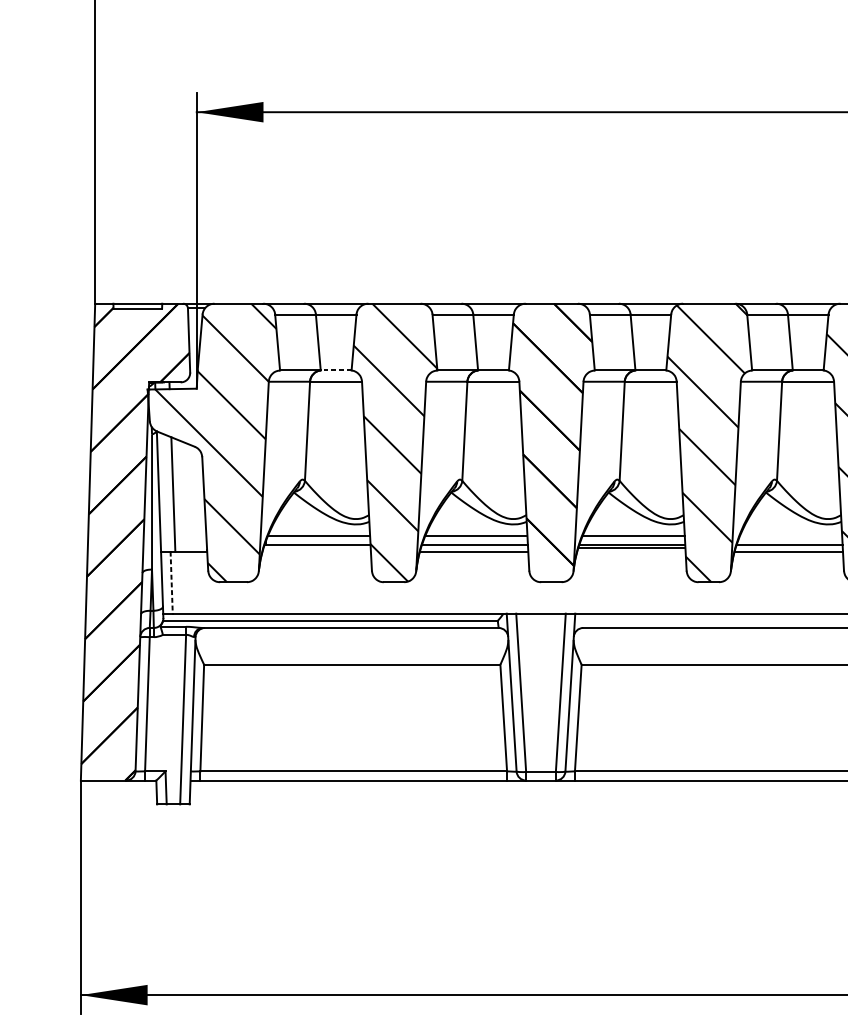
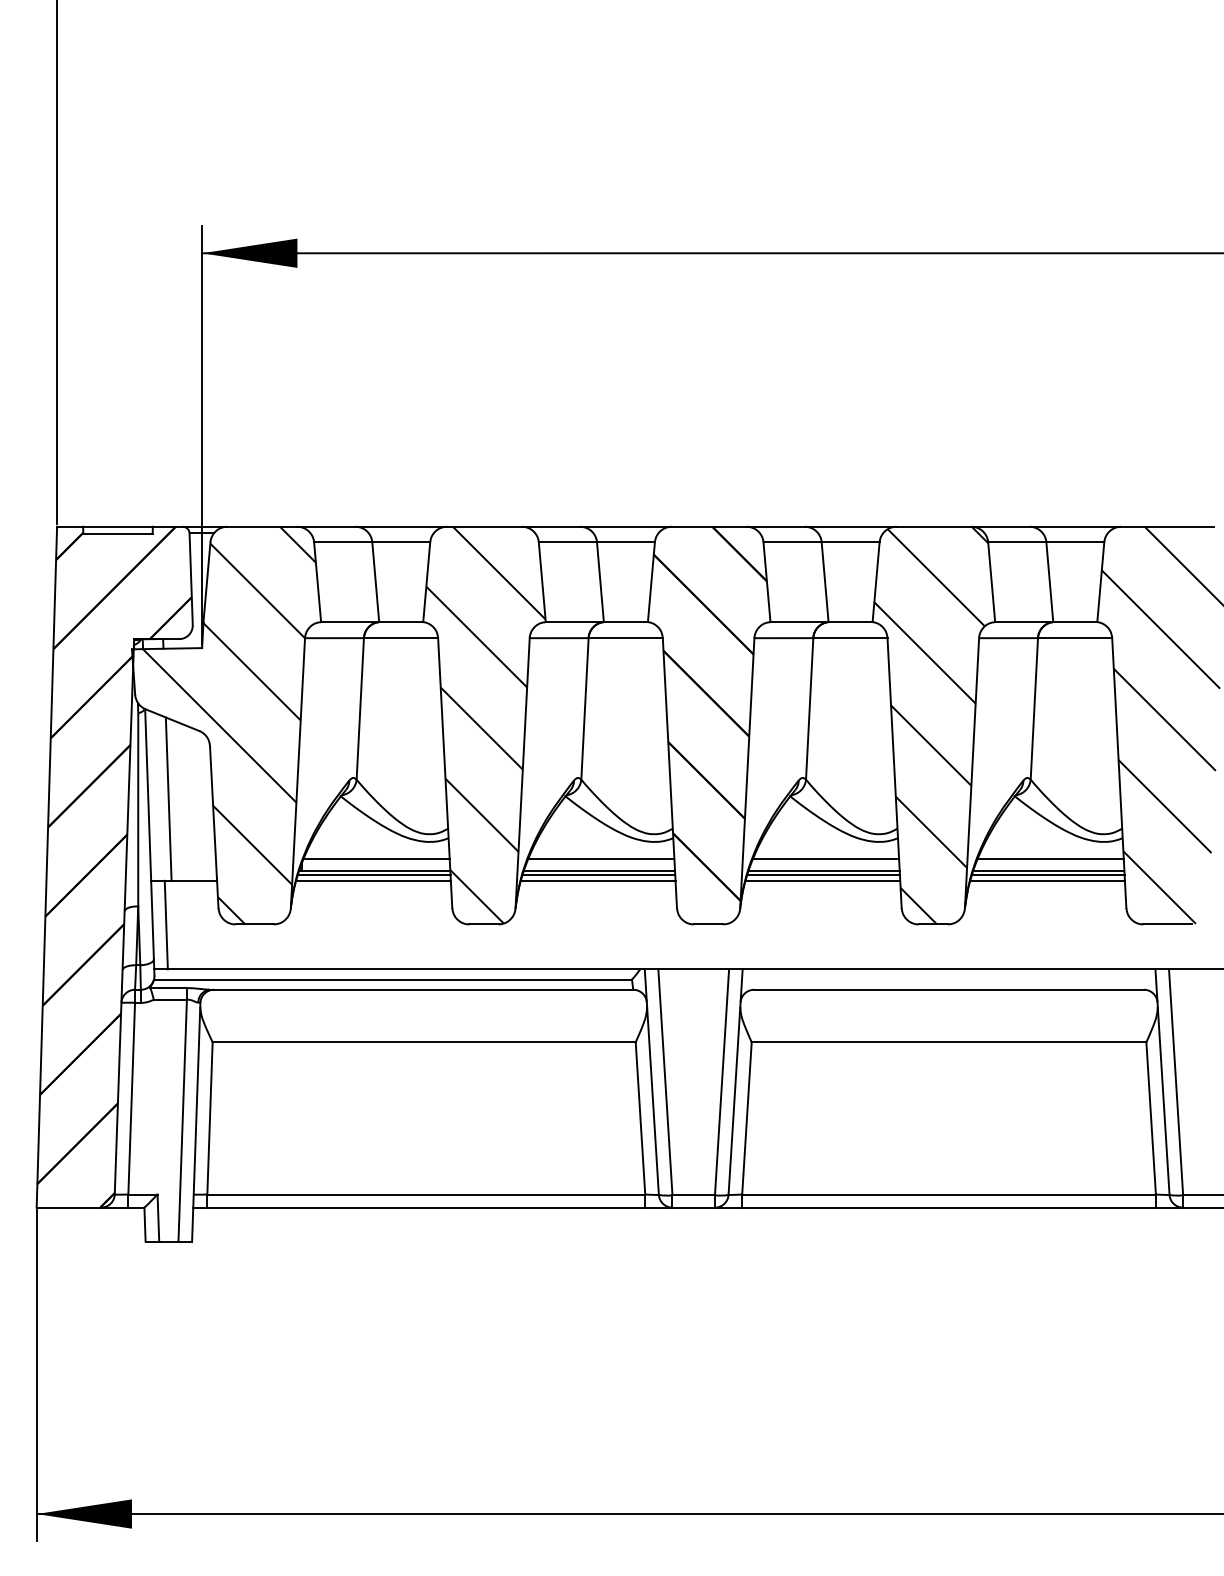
line: (336, 370) -> (401, 622), dashed -> solid
line: (790, 536) -> (1050, 859), added
line: (317, 547) -> (374, 875), added
line: (474, 547) -> (598, 875), added
line: (789, 547) -> (1048, 875), added
line: (316, 551) -> (373, 880), added
line: (631, 551) -> (822, 880), added
line: (171, 582) -> (166, 925), dashed -> solid

